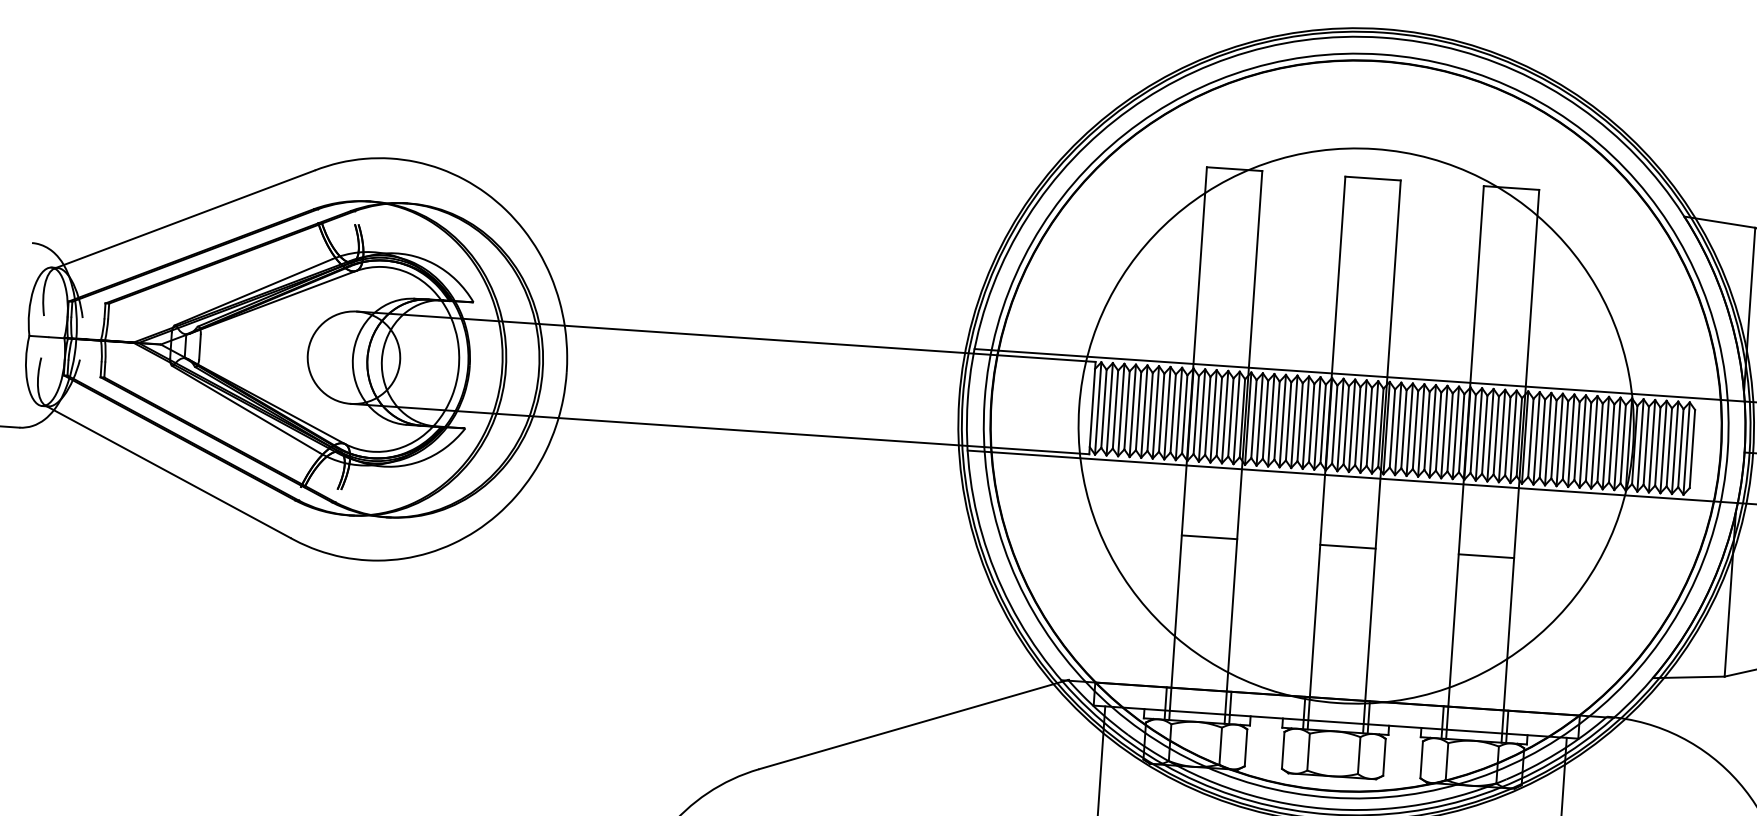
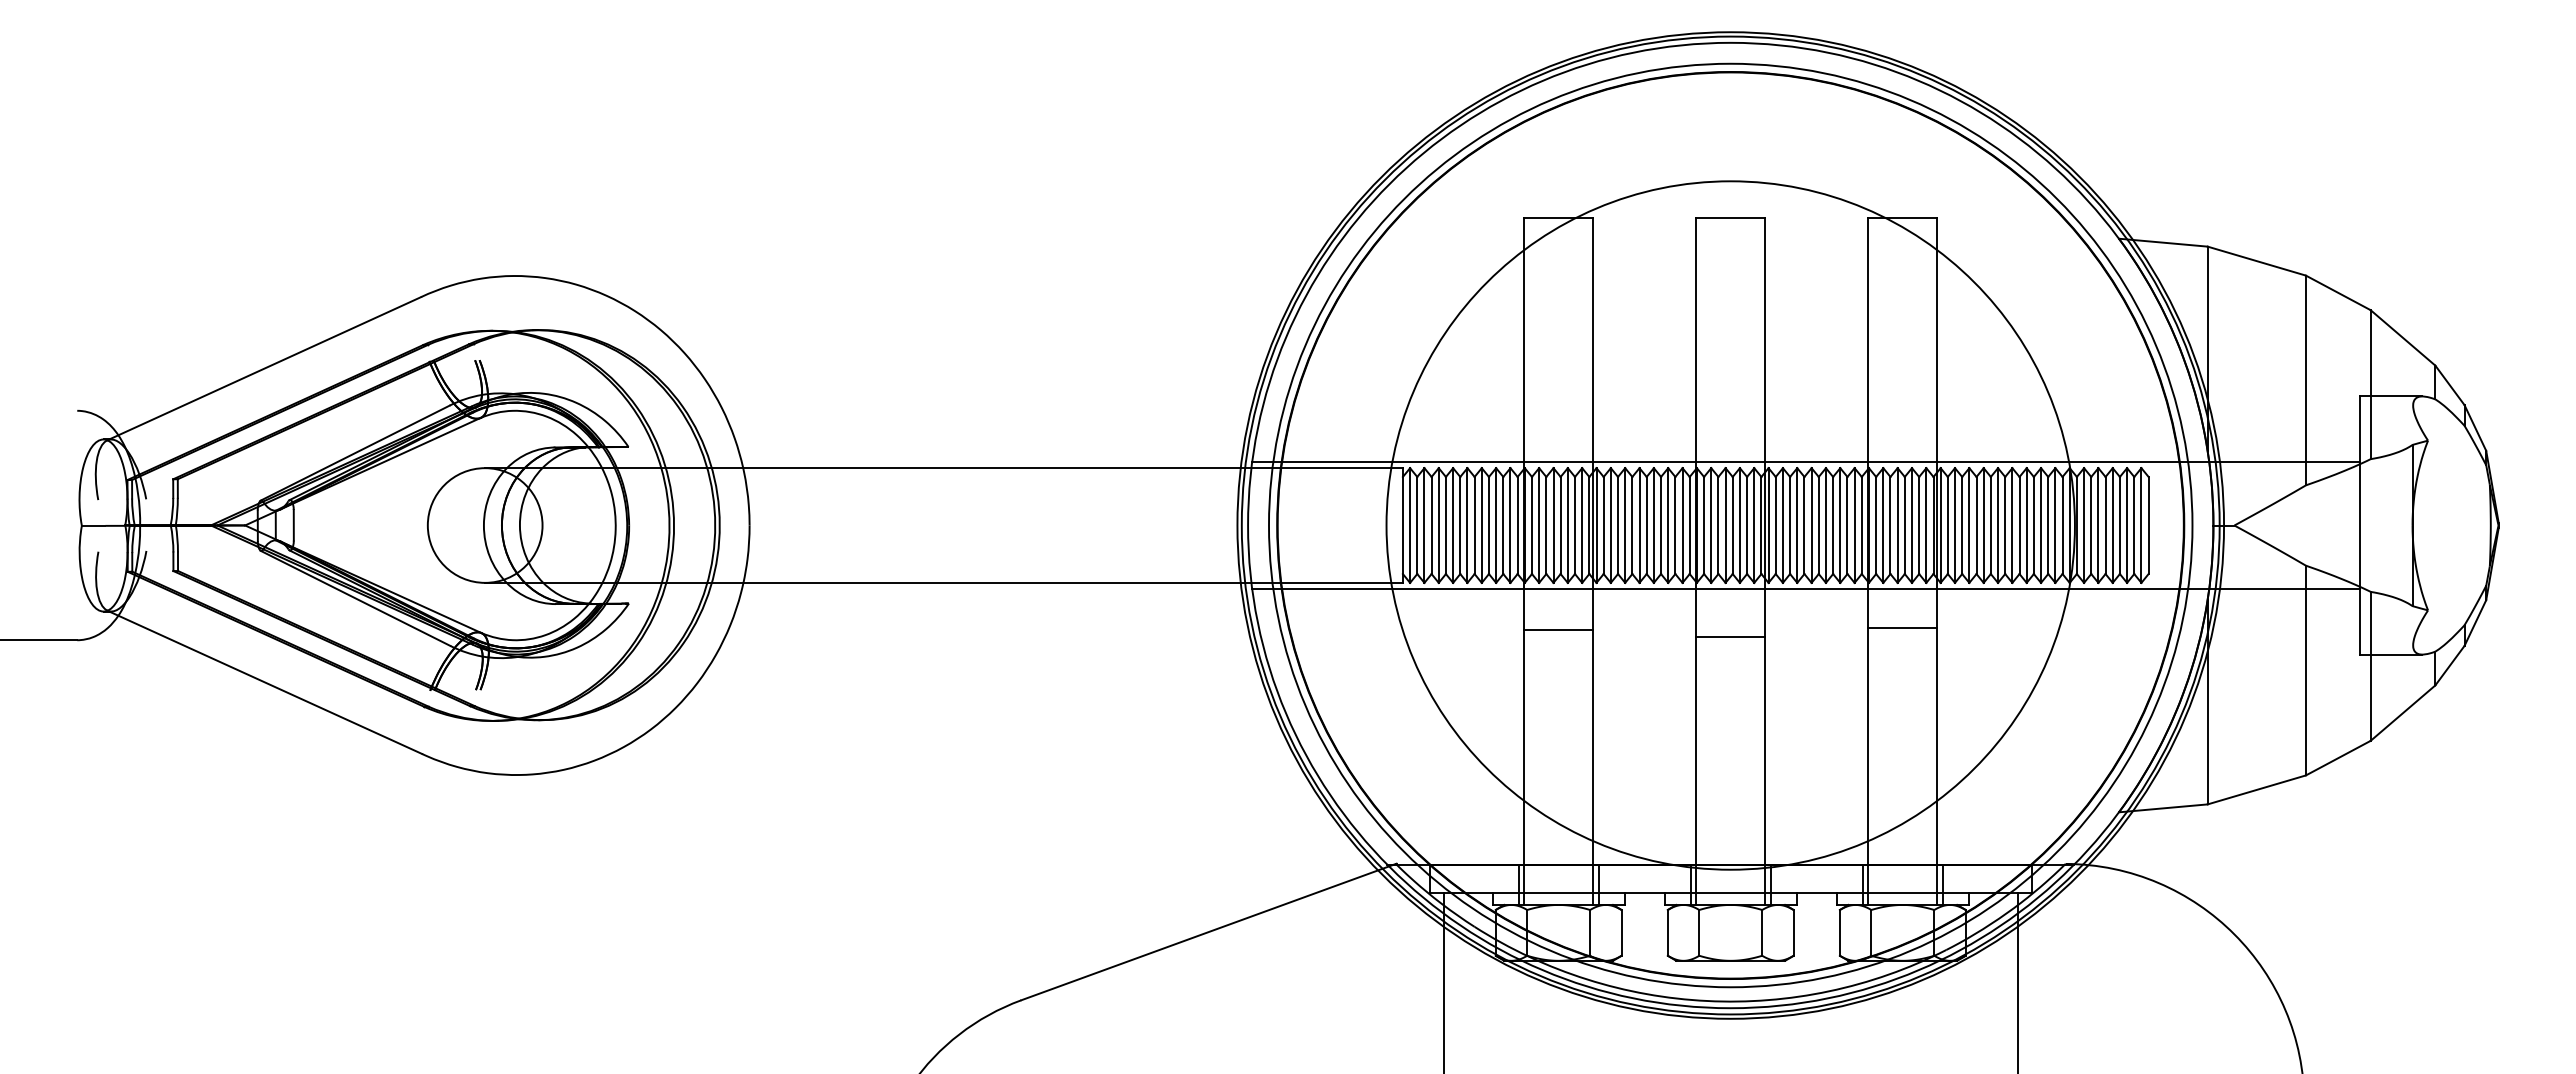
line: (1209, 537) -> (1558, 629), moved
line: (1347, 546) -> (1730, 636), moved
line: (1486, 556) -> (1902, 627), moved

